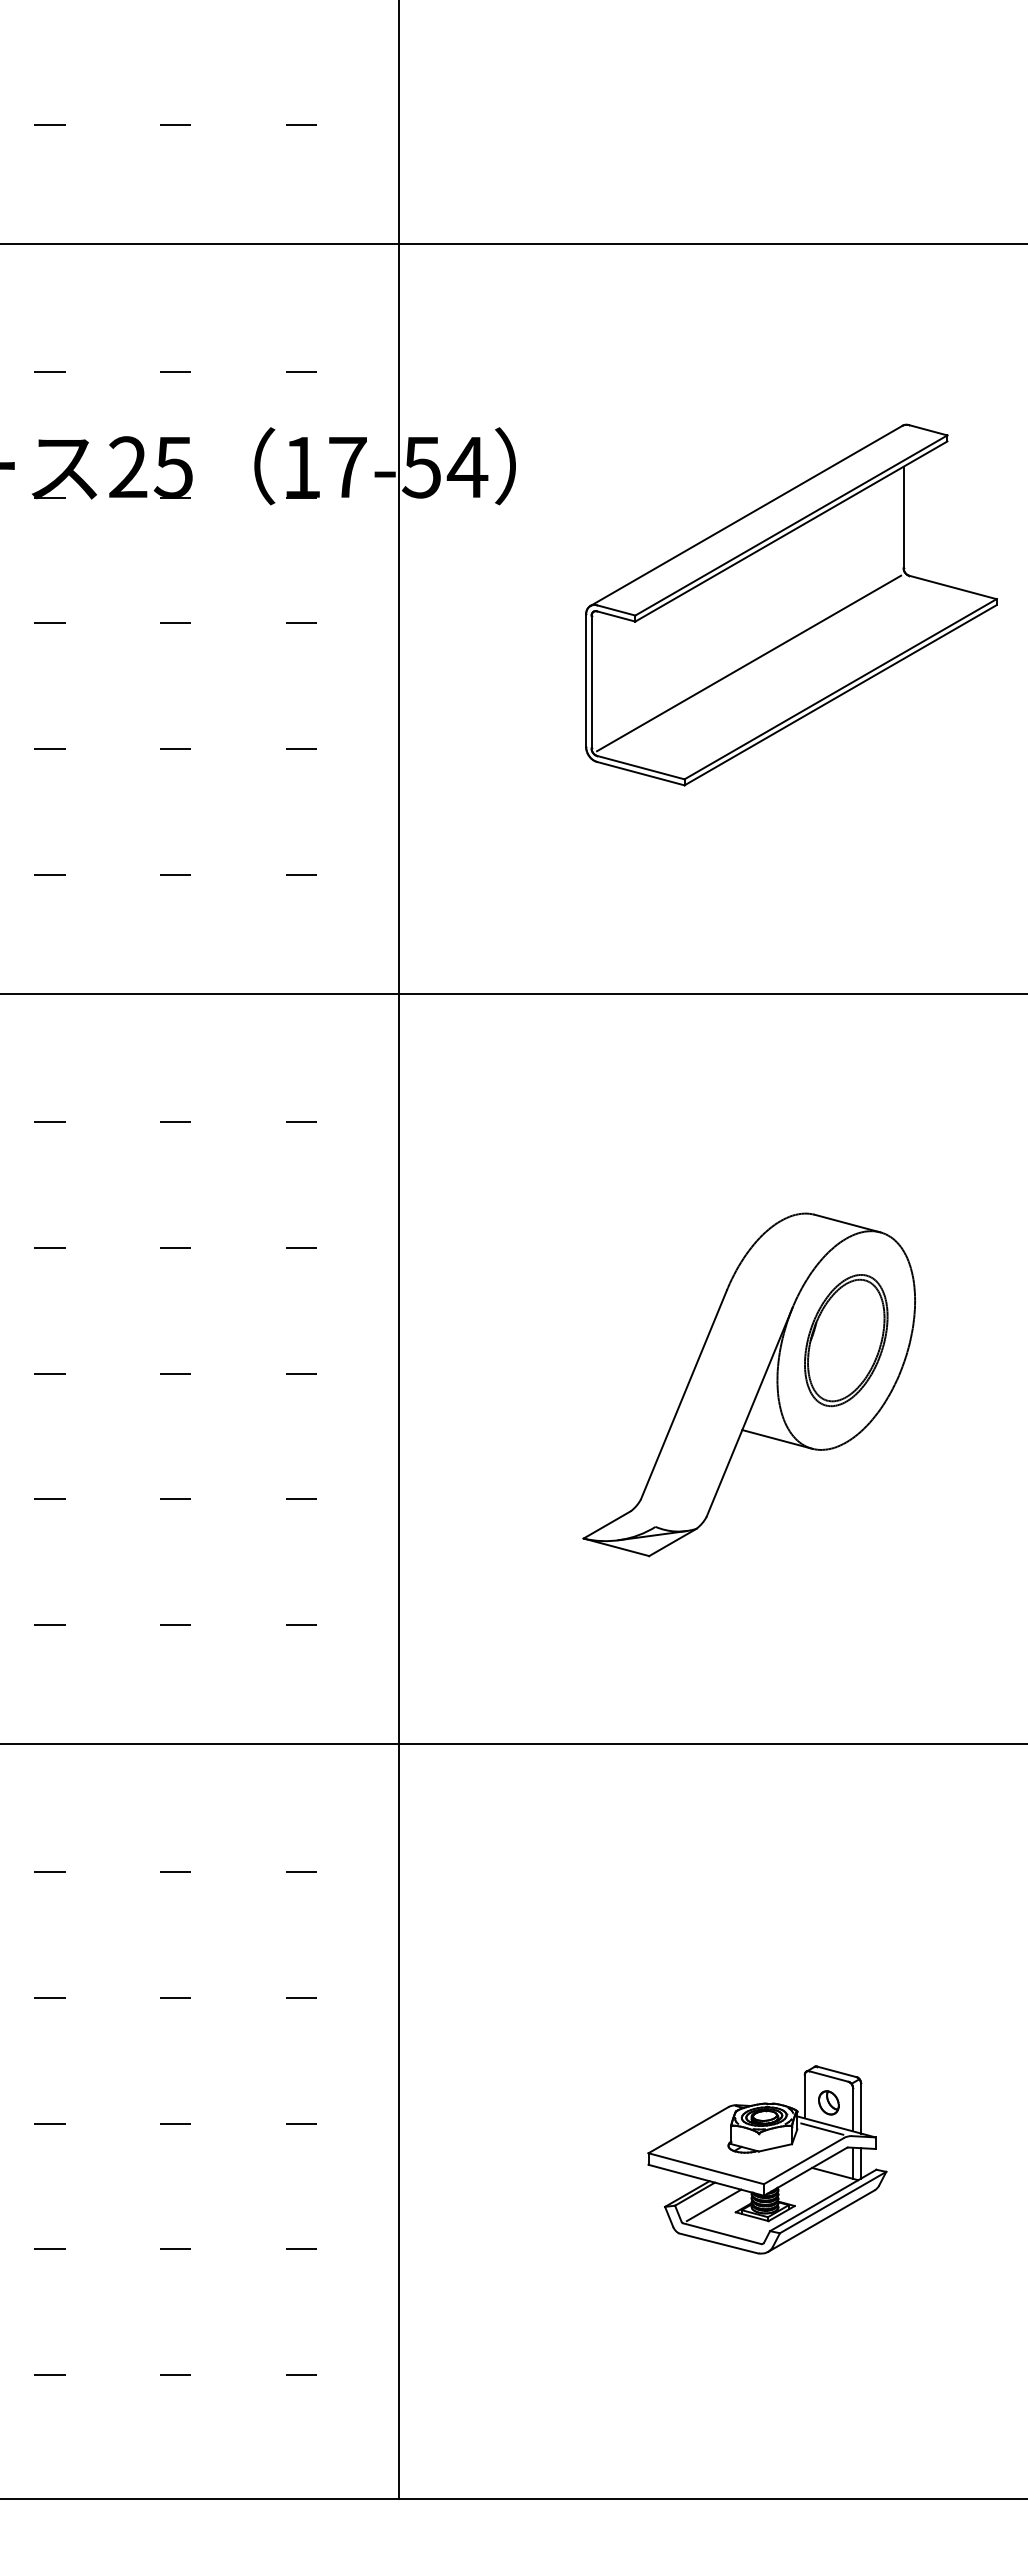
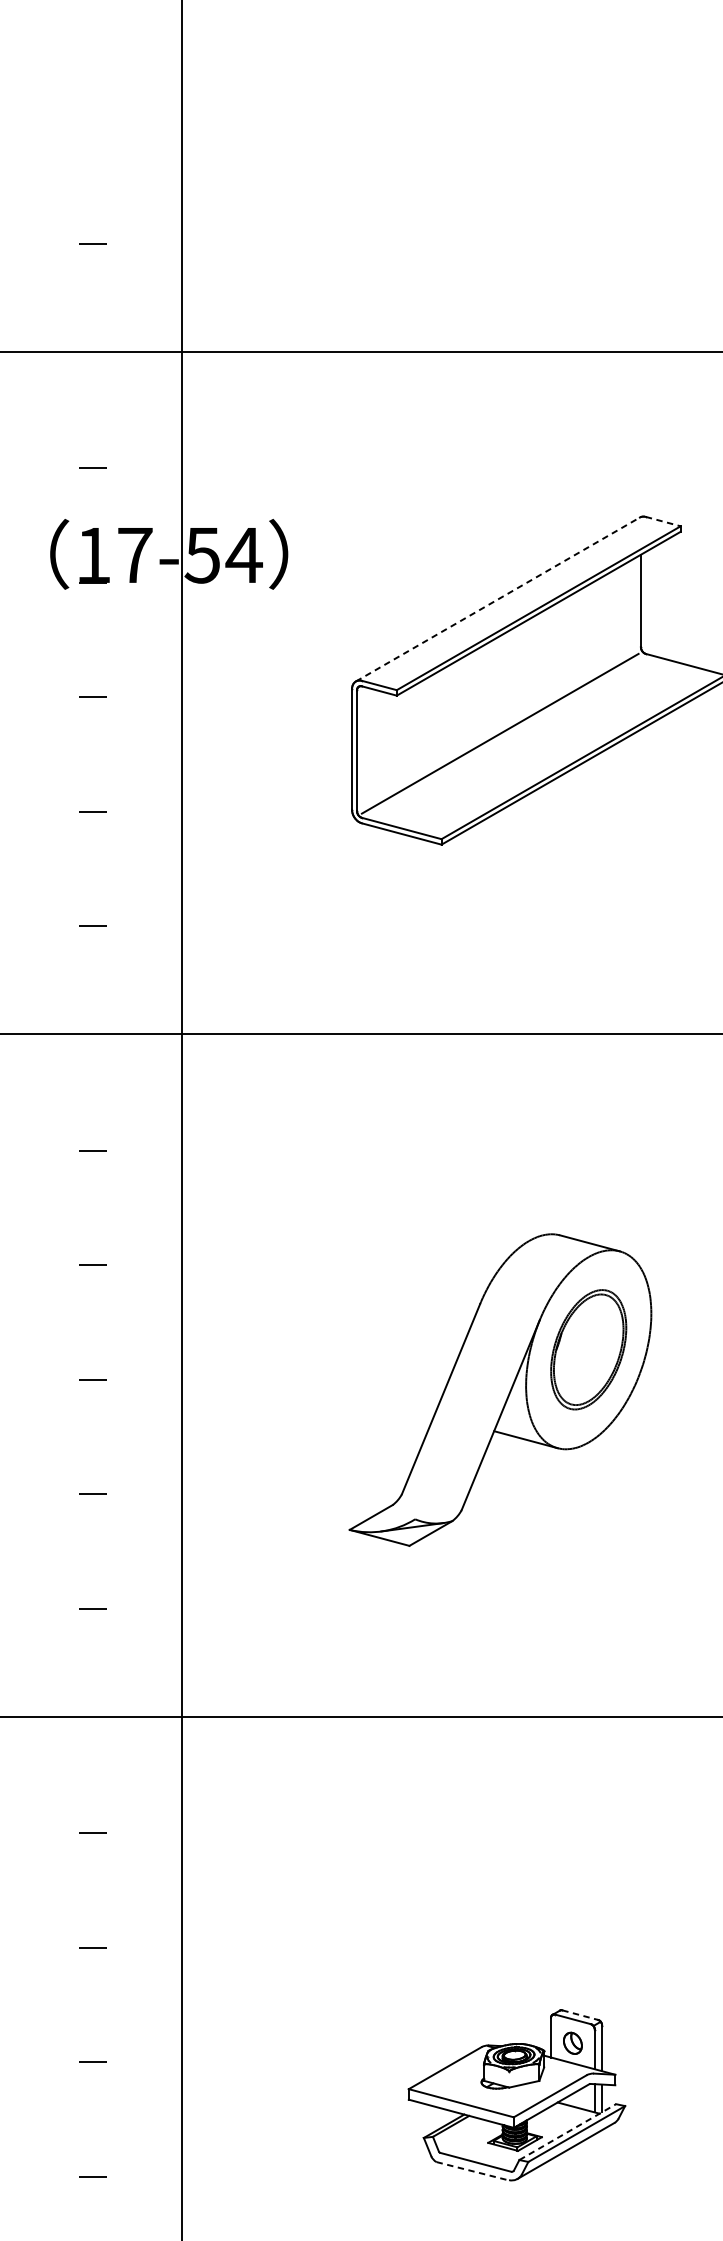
line: (928, 430) -> (663, 521), solid -> dashed
line: (746, 515) -> (497, 599), solid -> dashed
line: (837, 2072) -> (580, 2015), solid -> dashed
line: (822, 2128) -> (567, 2066), removed
line: (823, 2200) -> (567, 2132), solid -> dashed
line: (713, 2205) -> (467, 2136), removed
line: (719, 2243) -> (473, 2171), solid -> dashed

